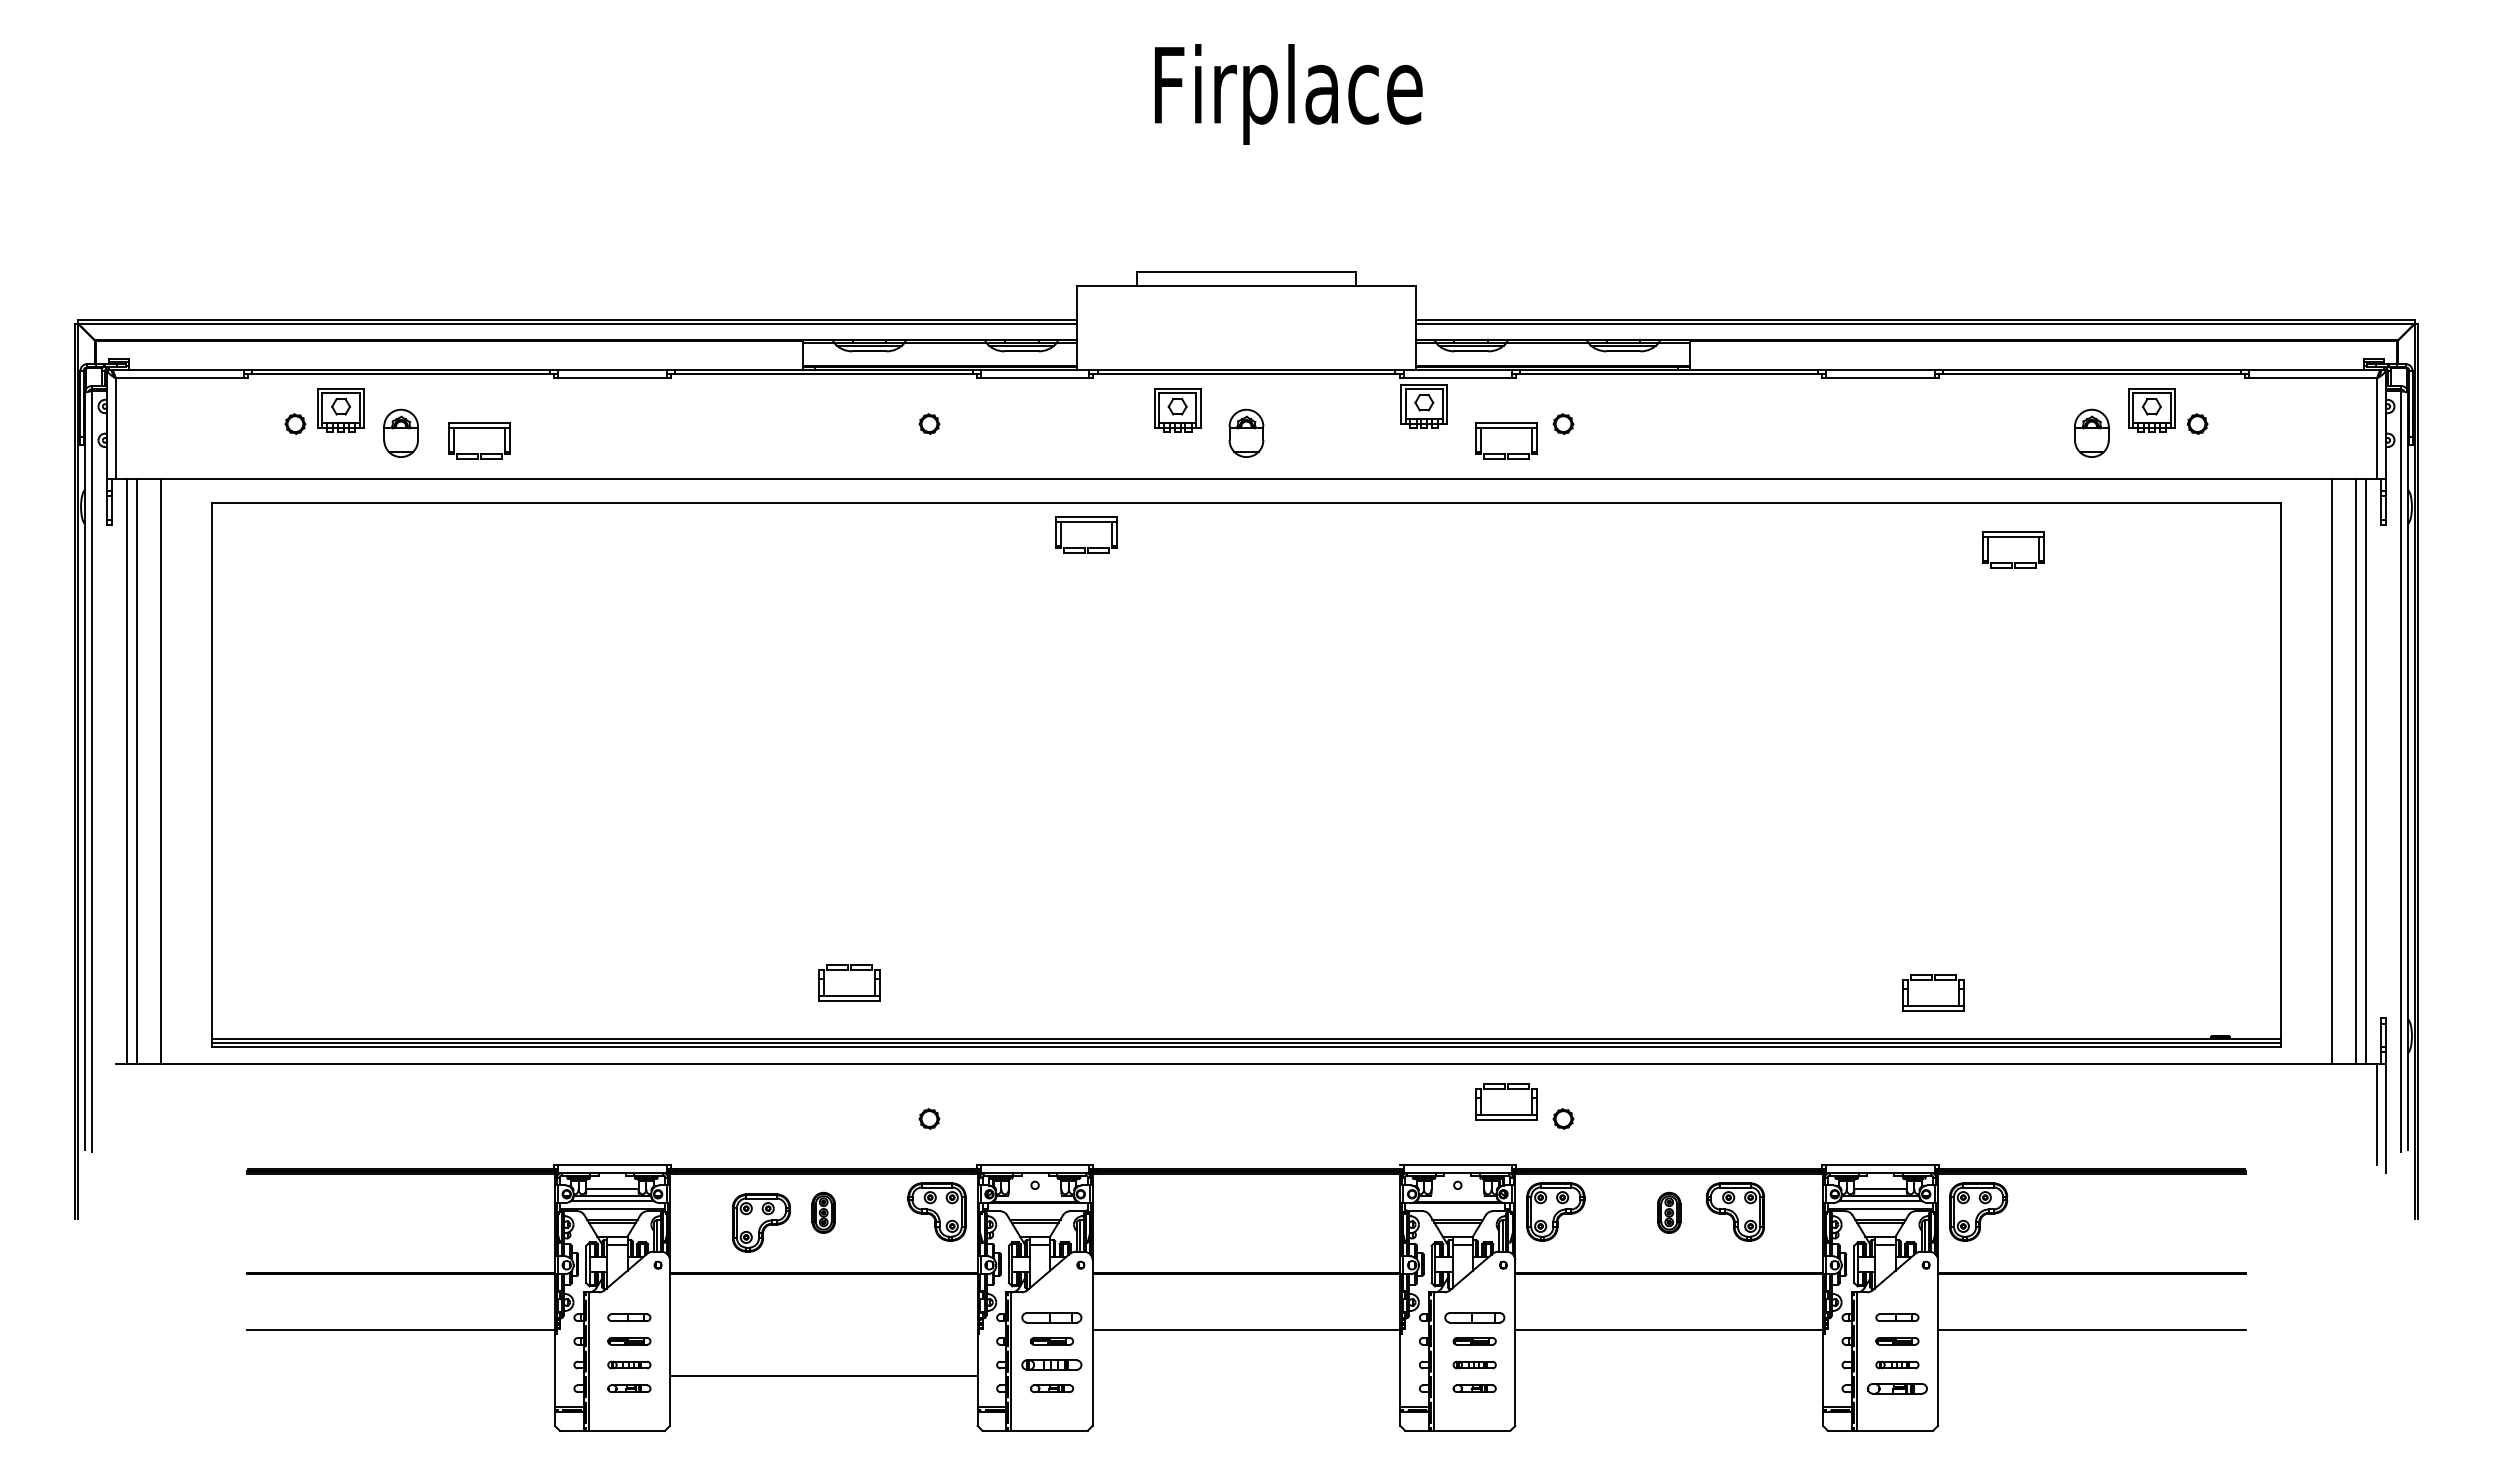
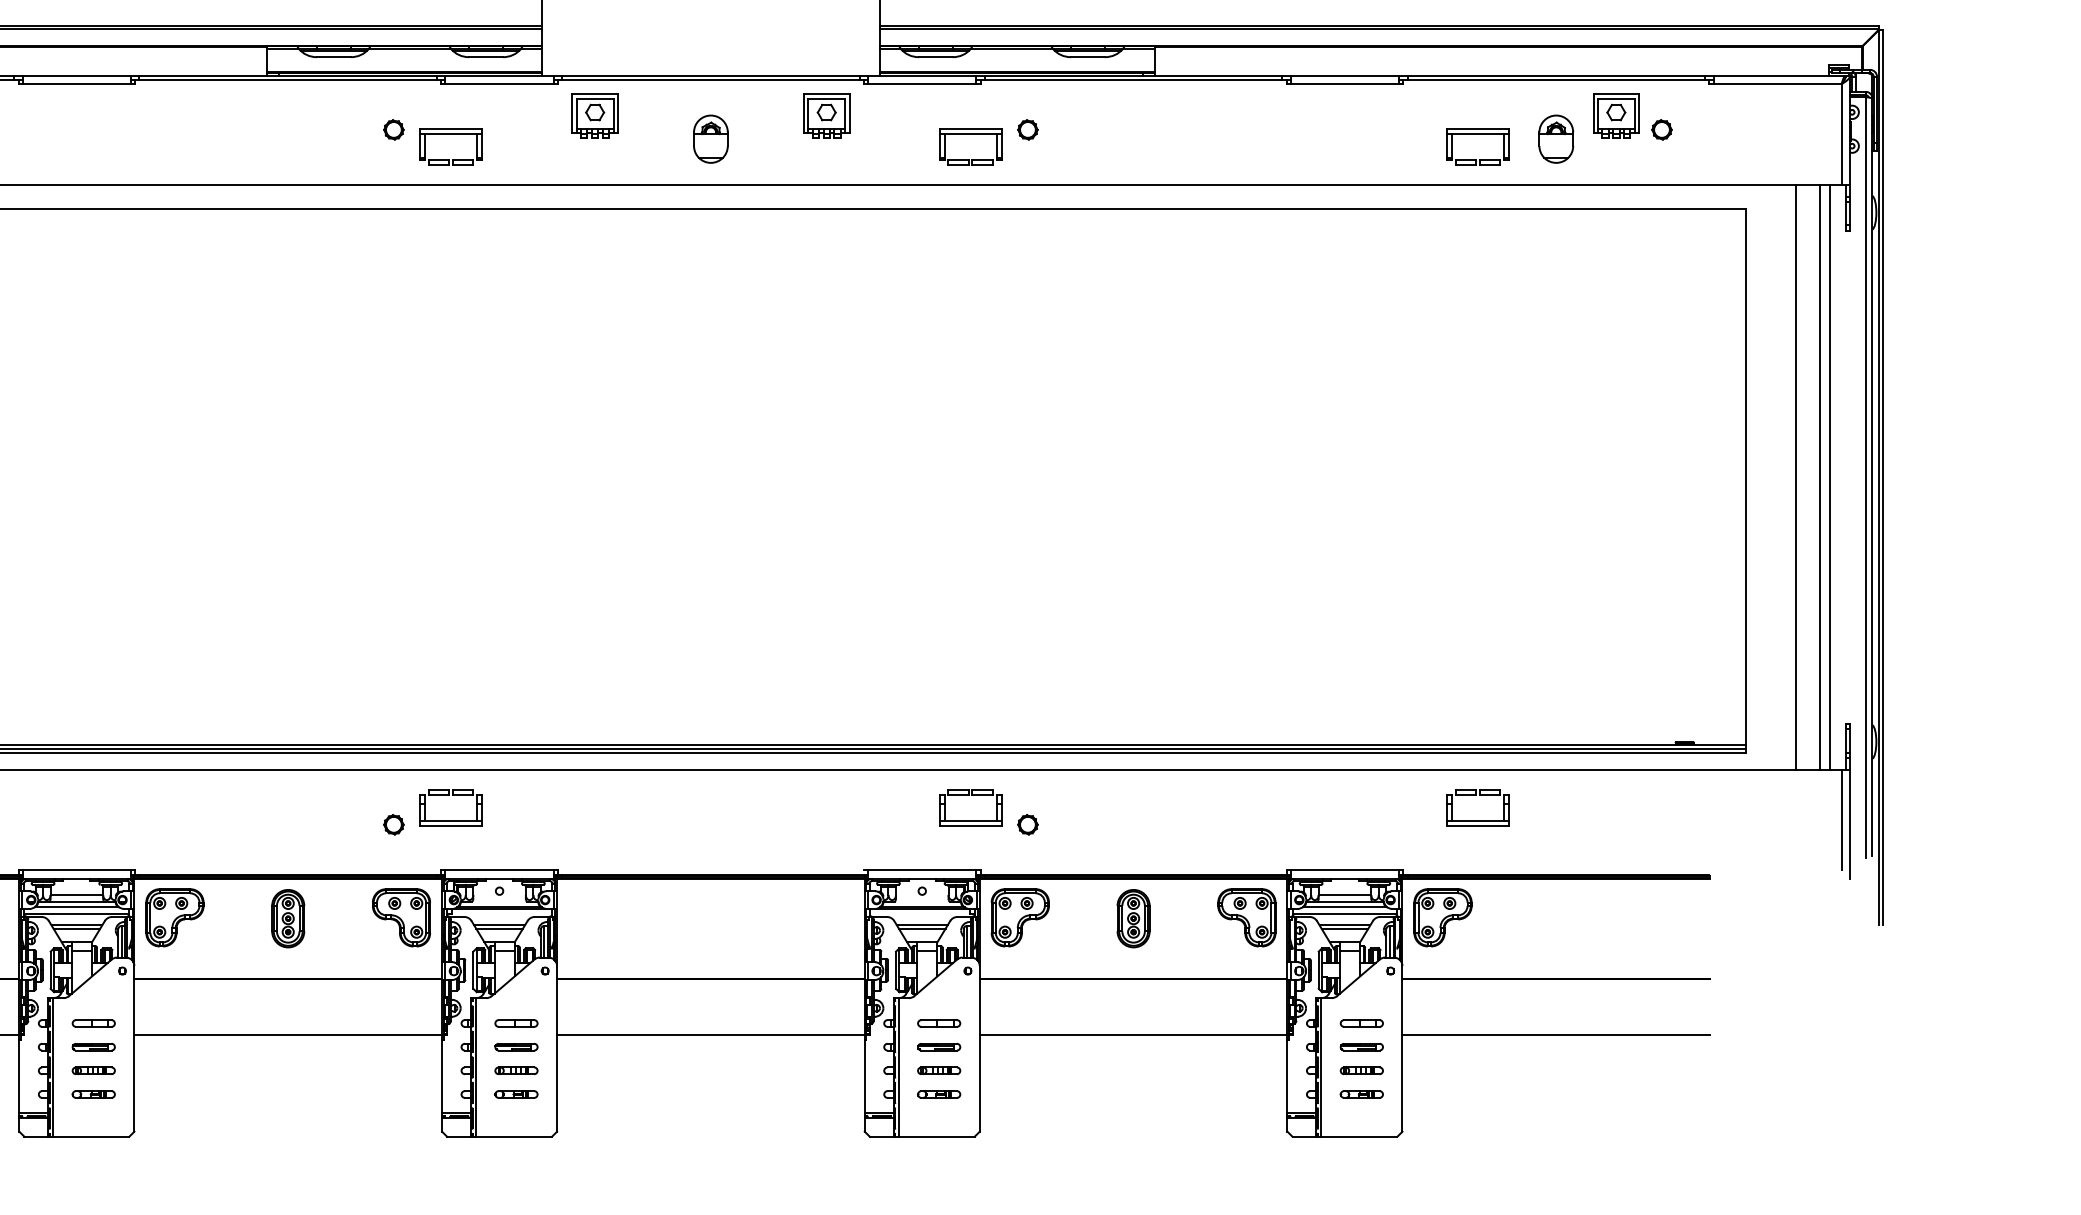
part: (1423, 406) -> (825, 116), moved
part: (1177, 410) -> (594, 116), moved
part: (1086, 522) -> (450, 134), moved
part: (2013, 537) -> (1477, 134), moved
part: (848, 970) -> (449, 795), moved
part: (1932, 980) -> (1476, 795), moved
part: (1735, 1211) -> (1246, 917), moved
part: (823, 1212) -> (287, 918), size x1.43
part: (1669, 1212) -> (1133, 918), size x1.43
part: (761, 1222) -> (174, 917), moved
part: (1052, 1317) -> (516, 1023), size x0.71
part: (1474, 1317) -> (938, 1023), size x0.71
part: (1052, 1364) -> (516, 1070), size x0.71
line: (823, 1375) -> (287, 1035), moved
part: (1897, 1388) -> (1361, 1094), size x0.71

